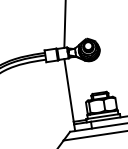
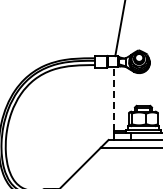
line: (68, 90) -> (113, 98), solid -> dashed

